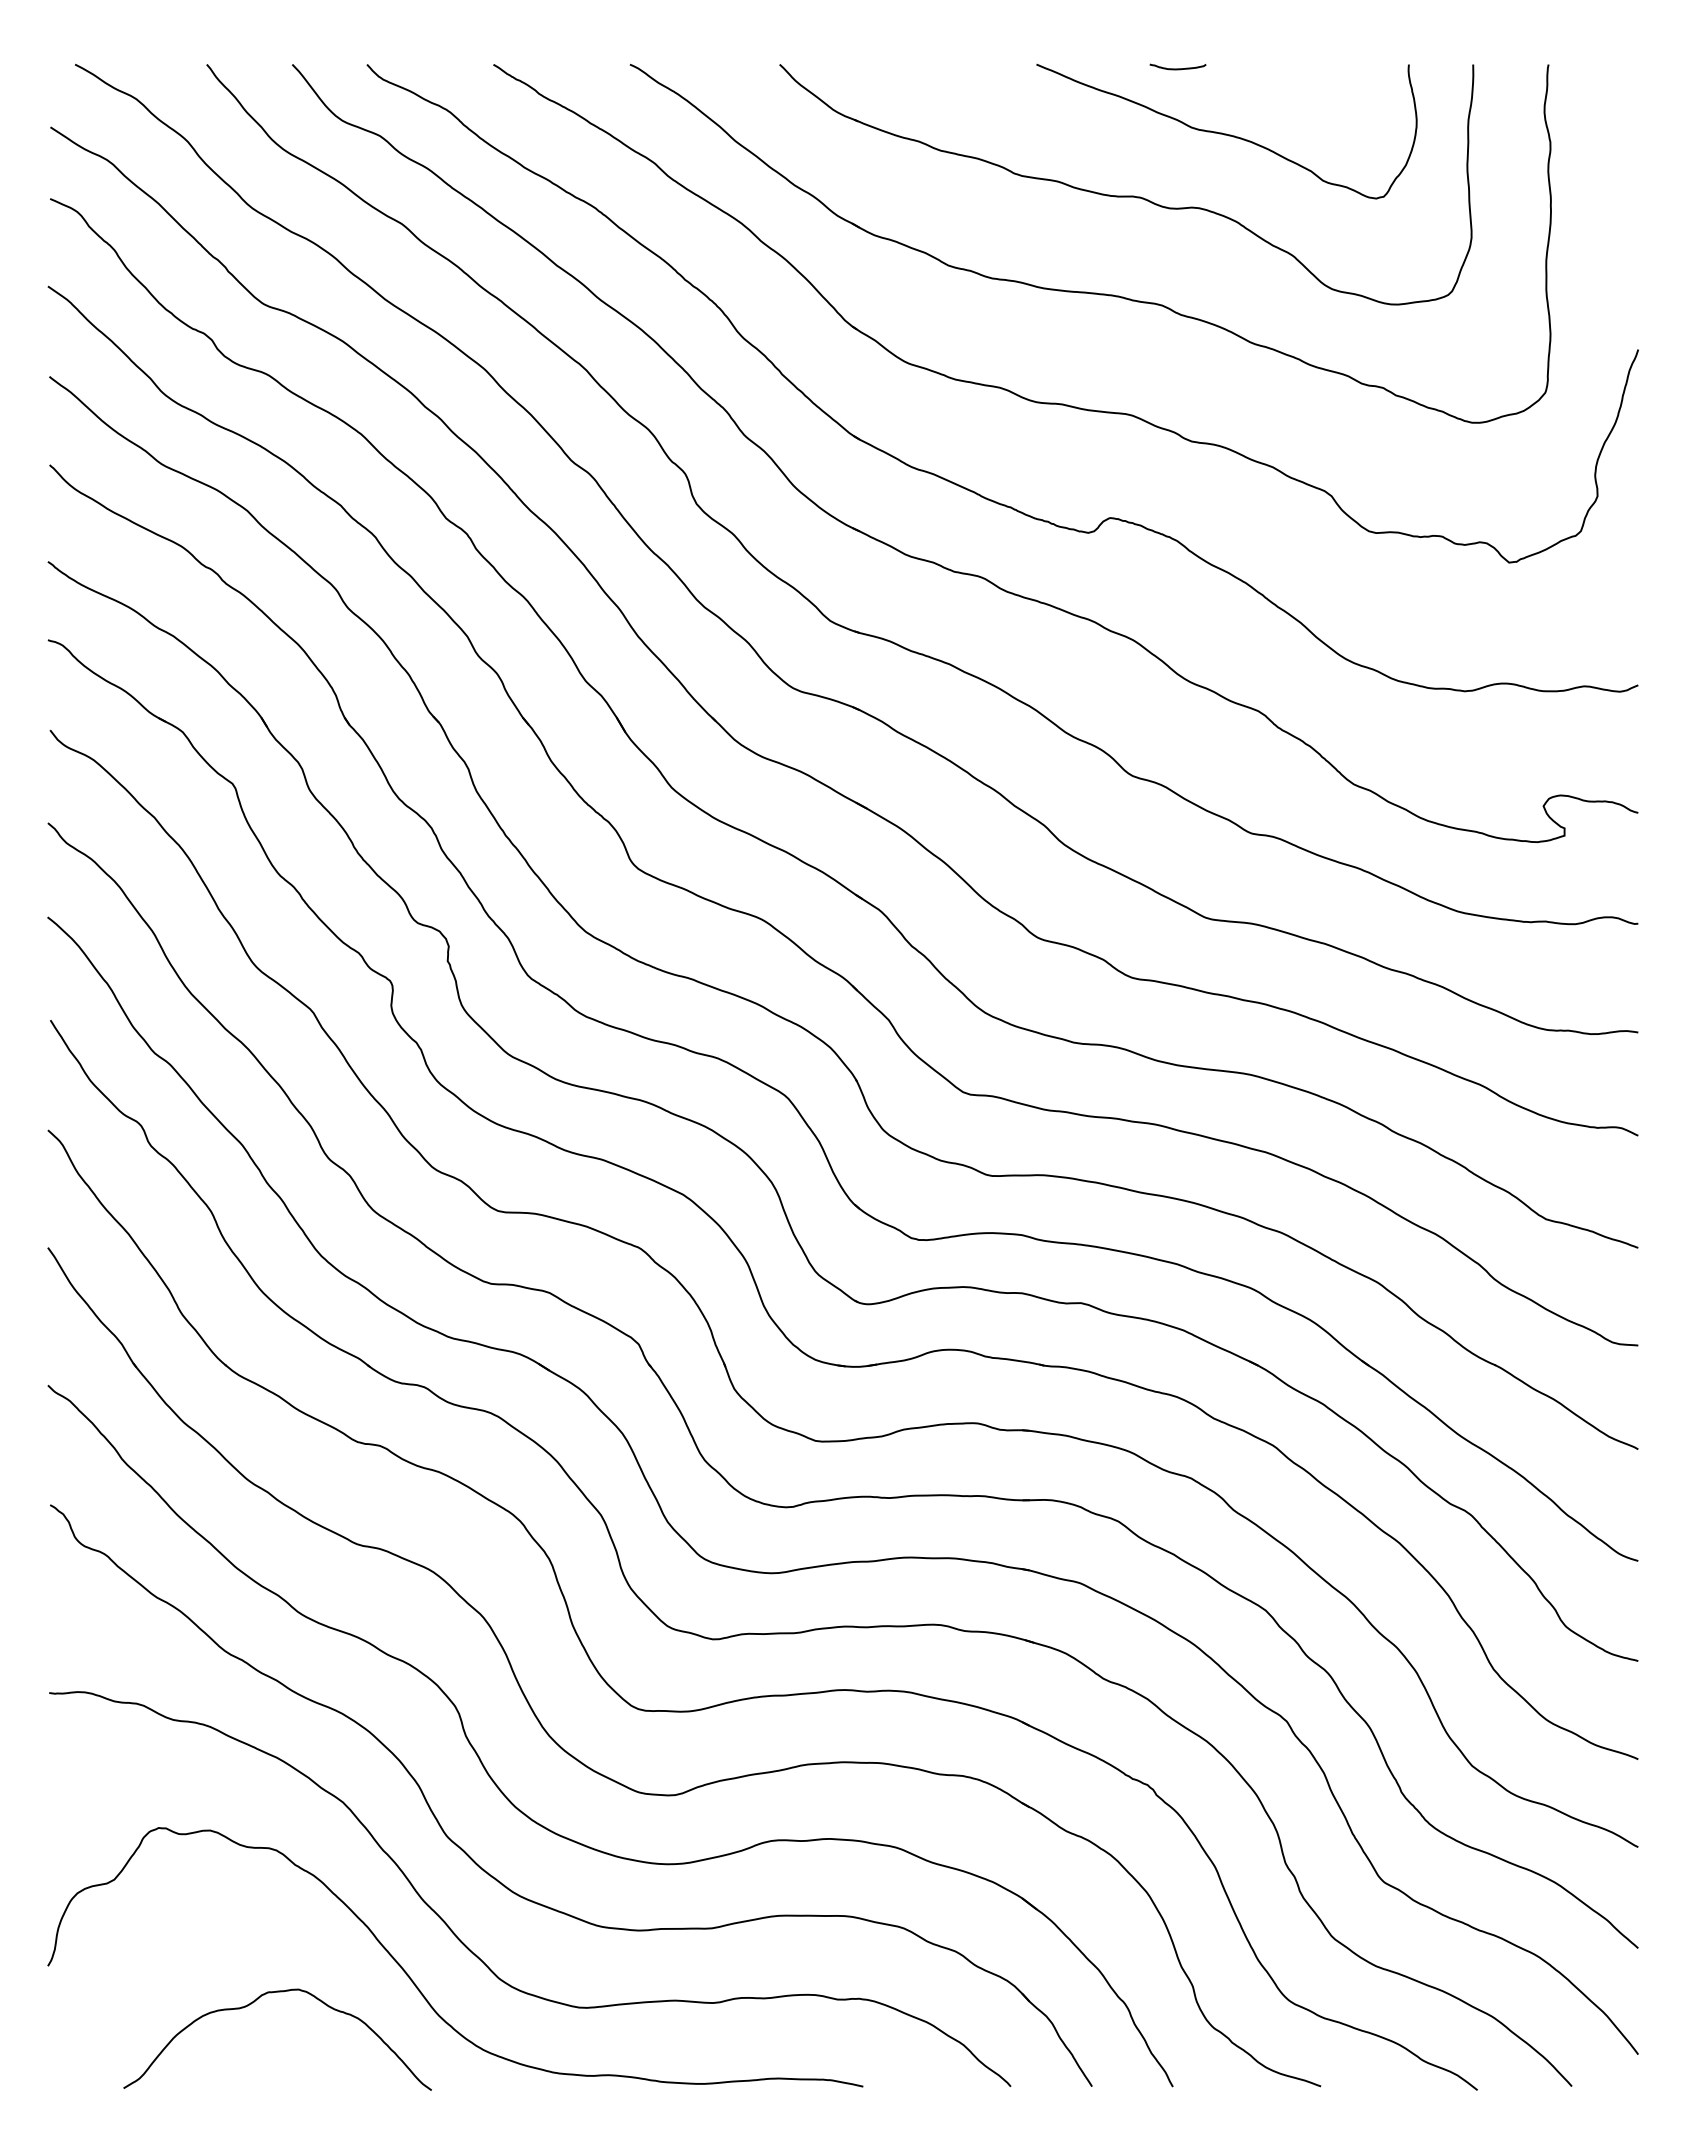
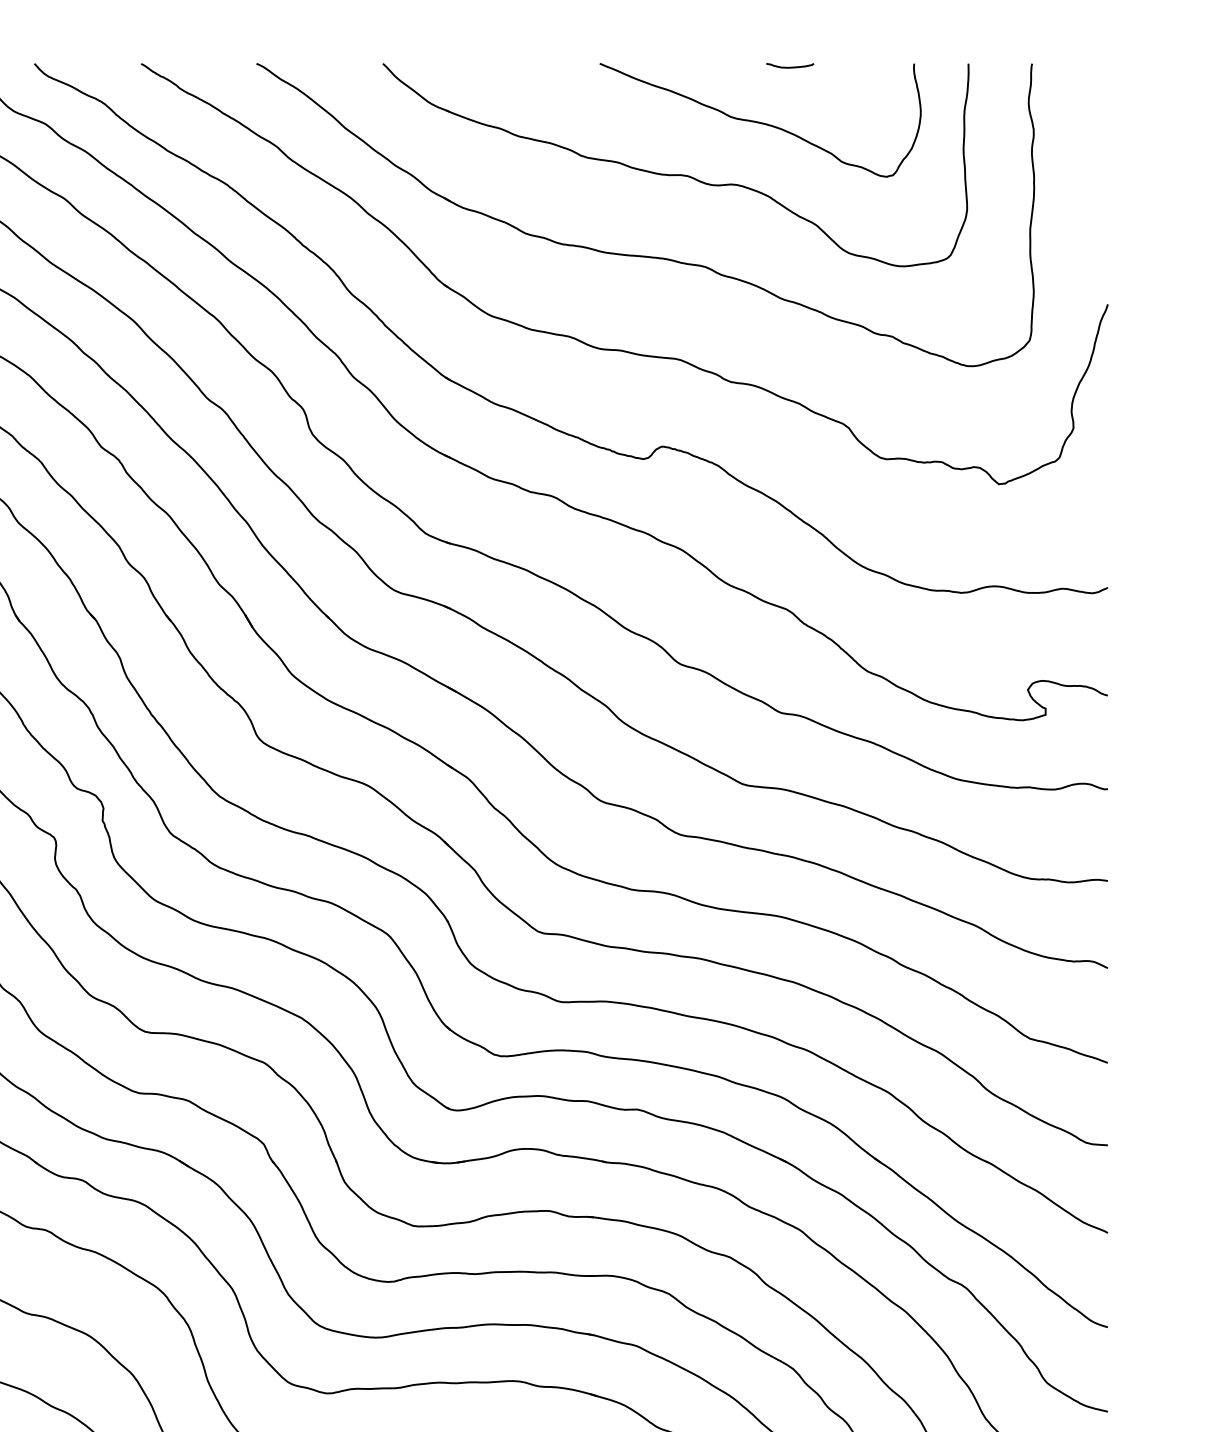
curve: (1177, 68) -> (789, 67), moved

